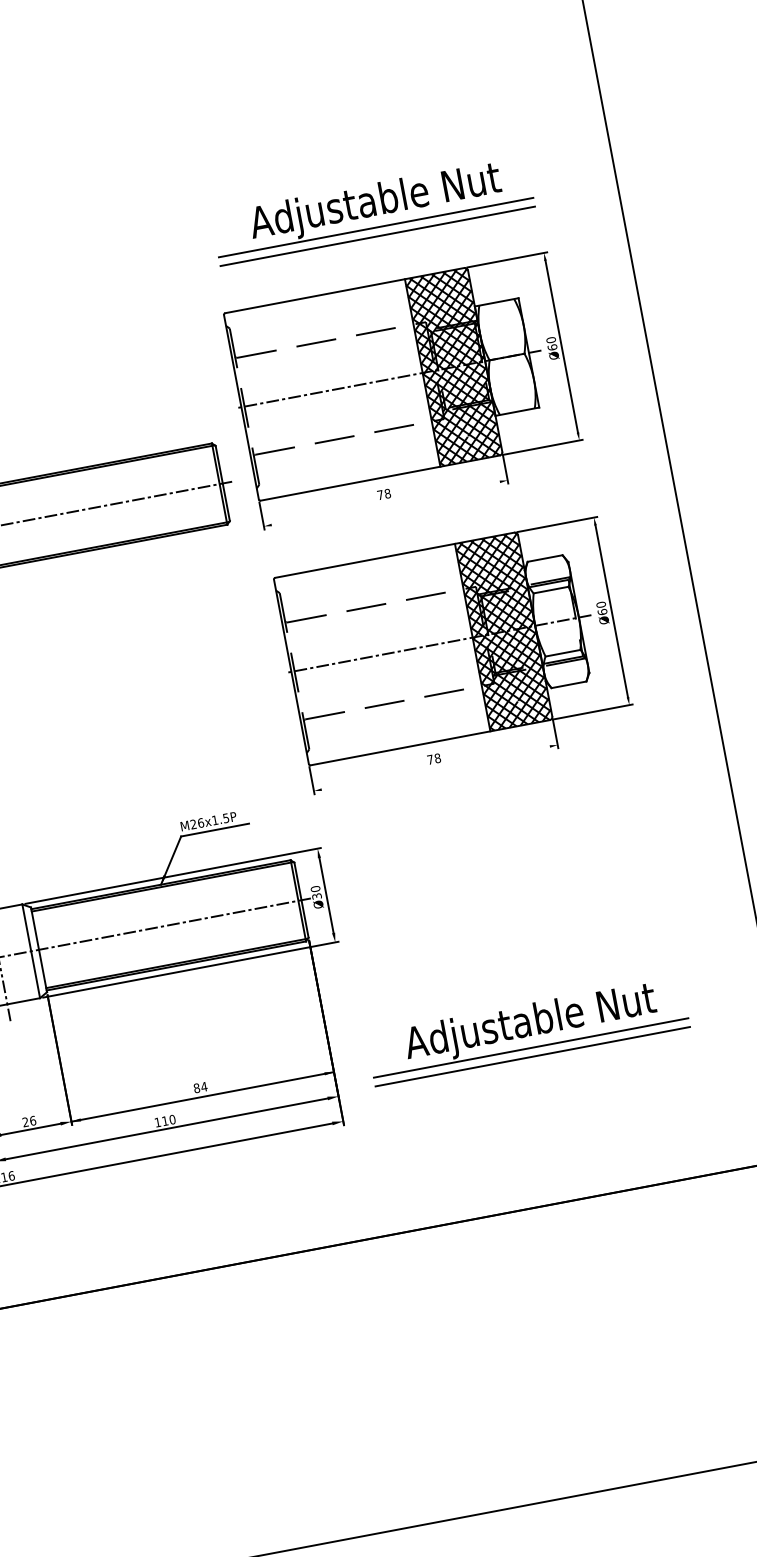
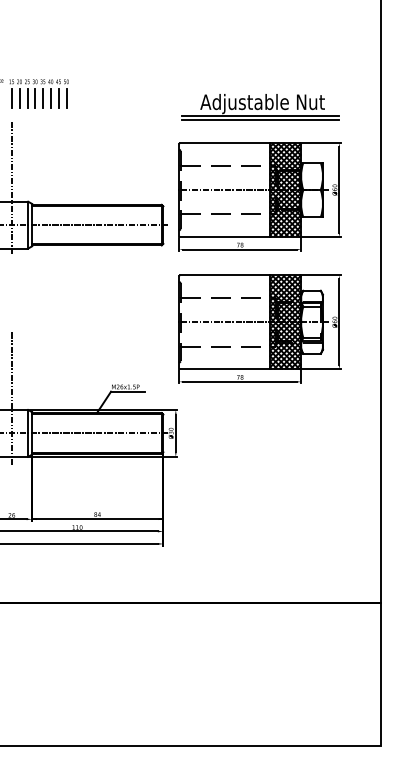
line: (386, 503) -> (240, 249), added
line: (436, 767) -> (240, 381), added
part: (527, 1031) -> (260, 517), removed

